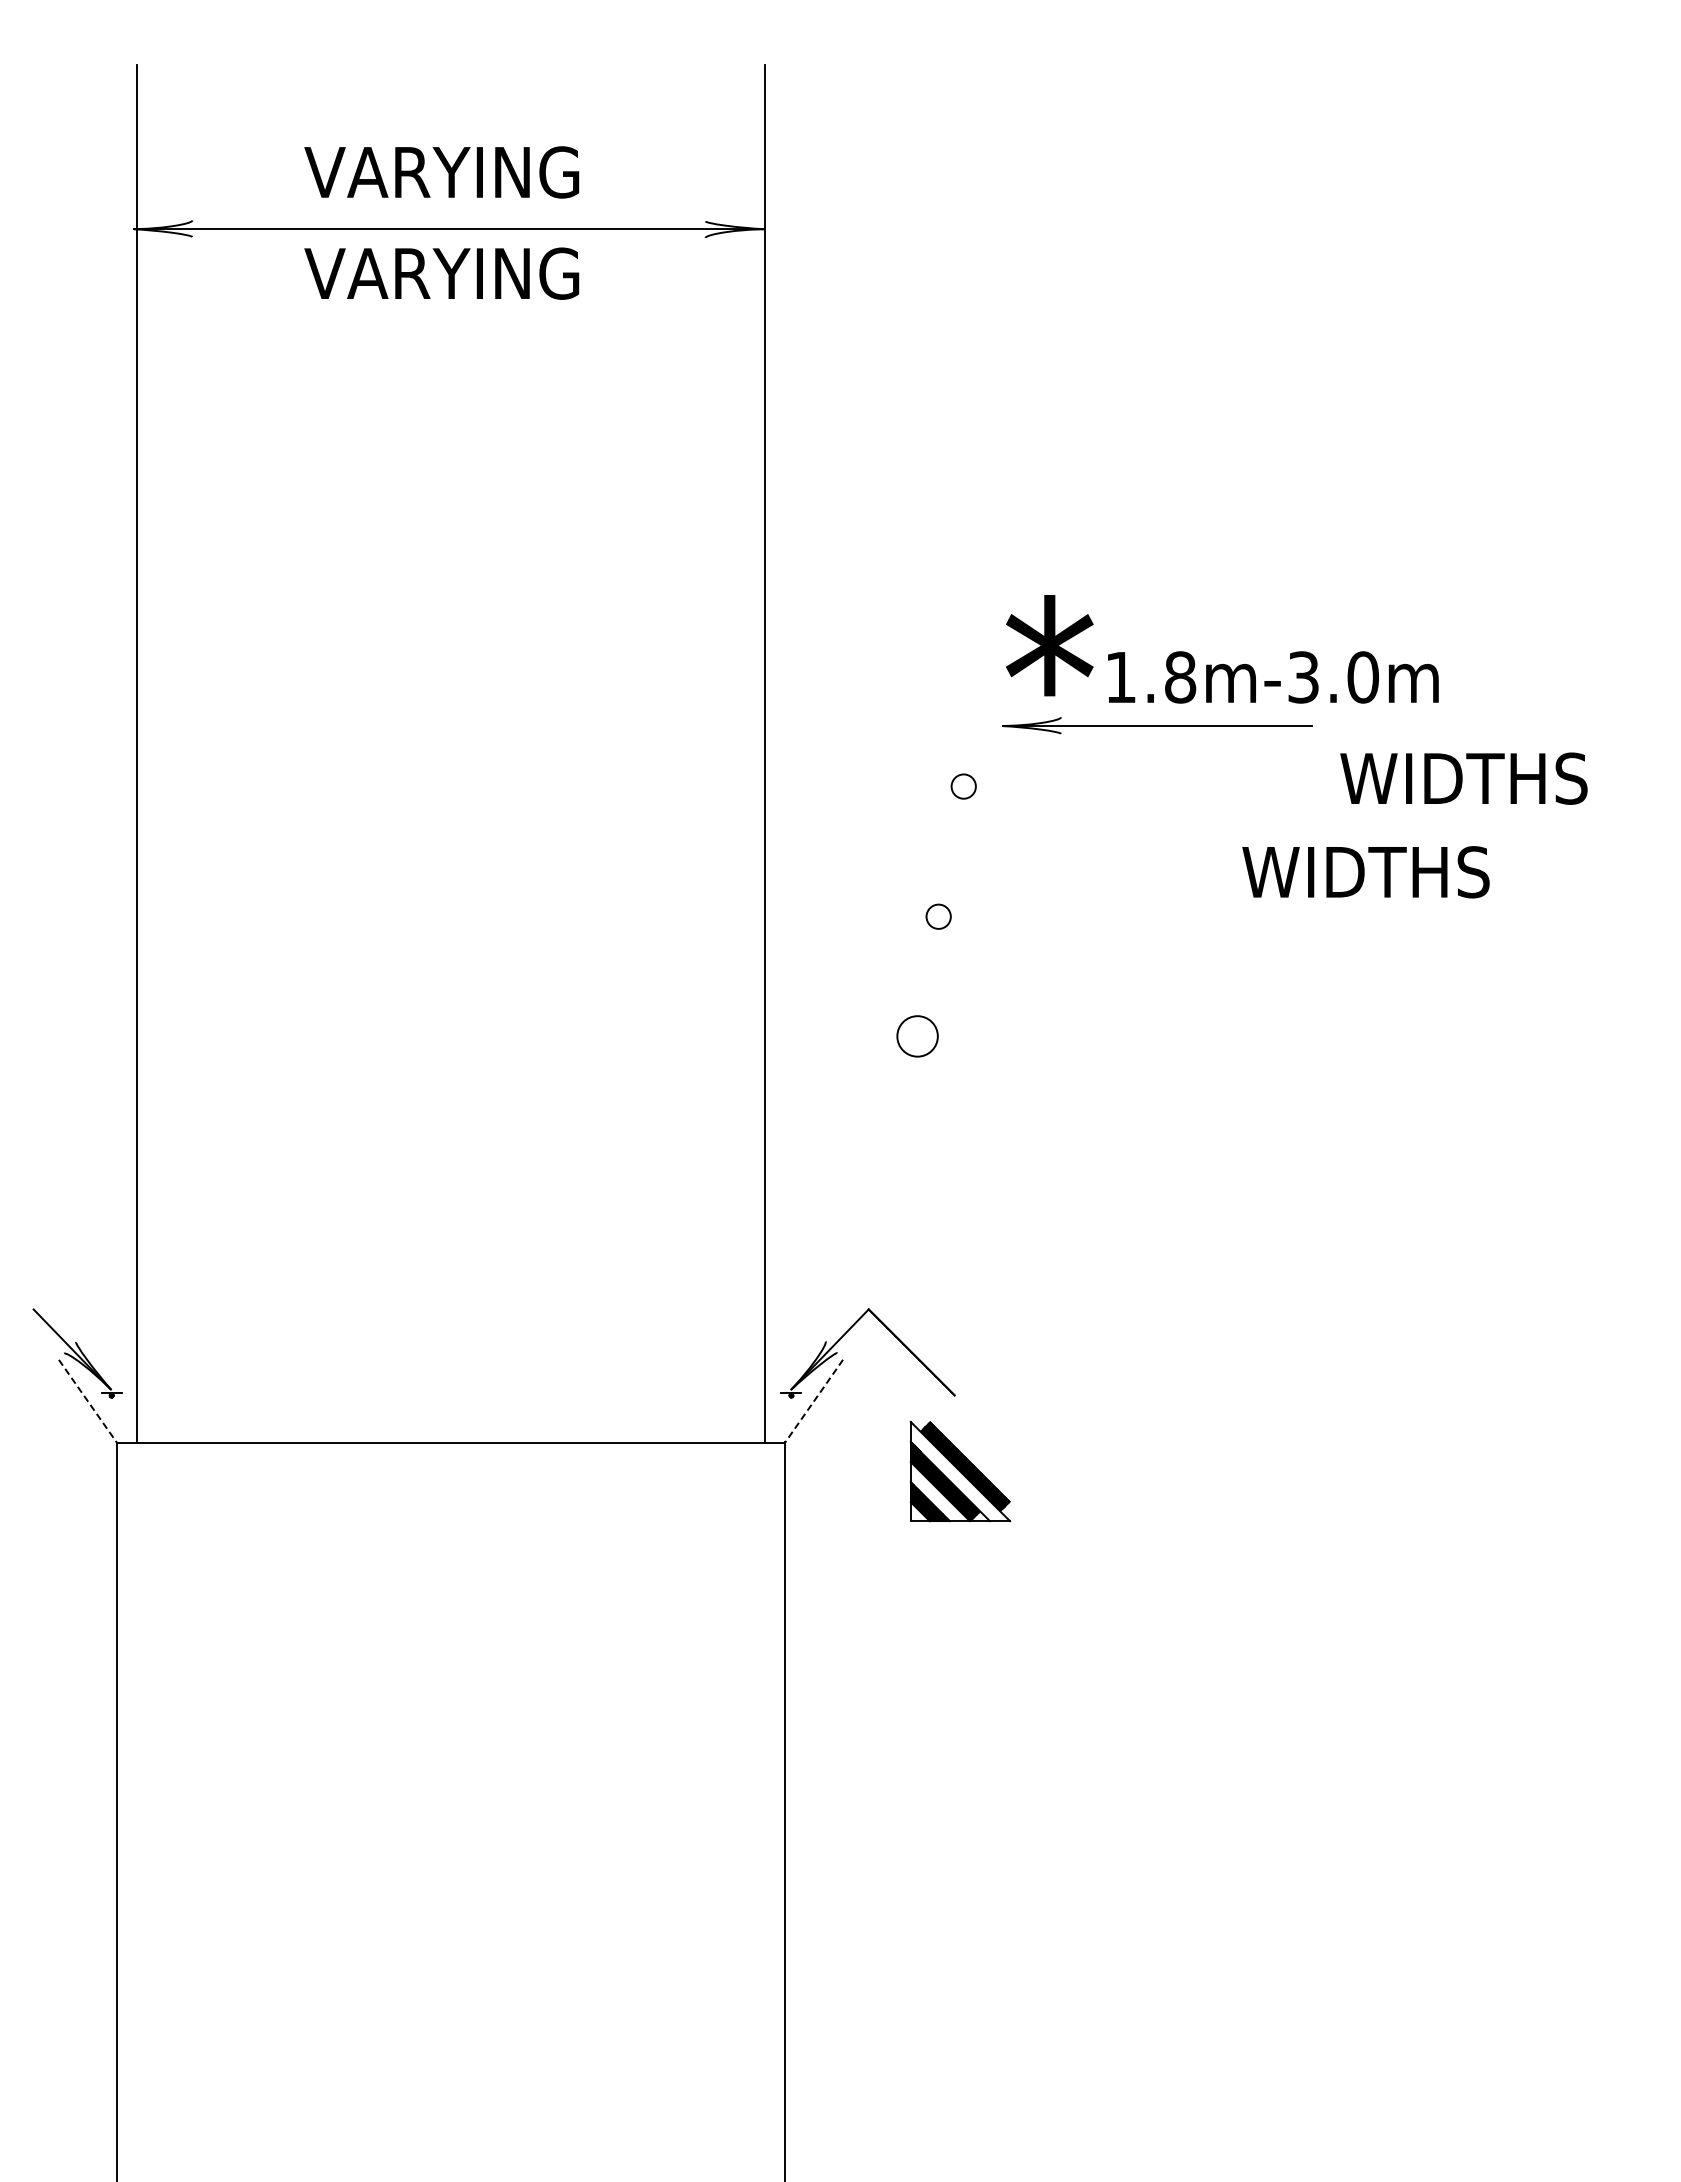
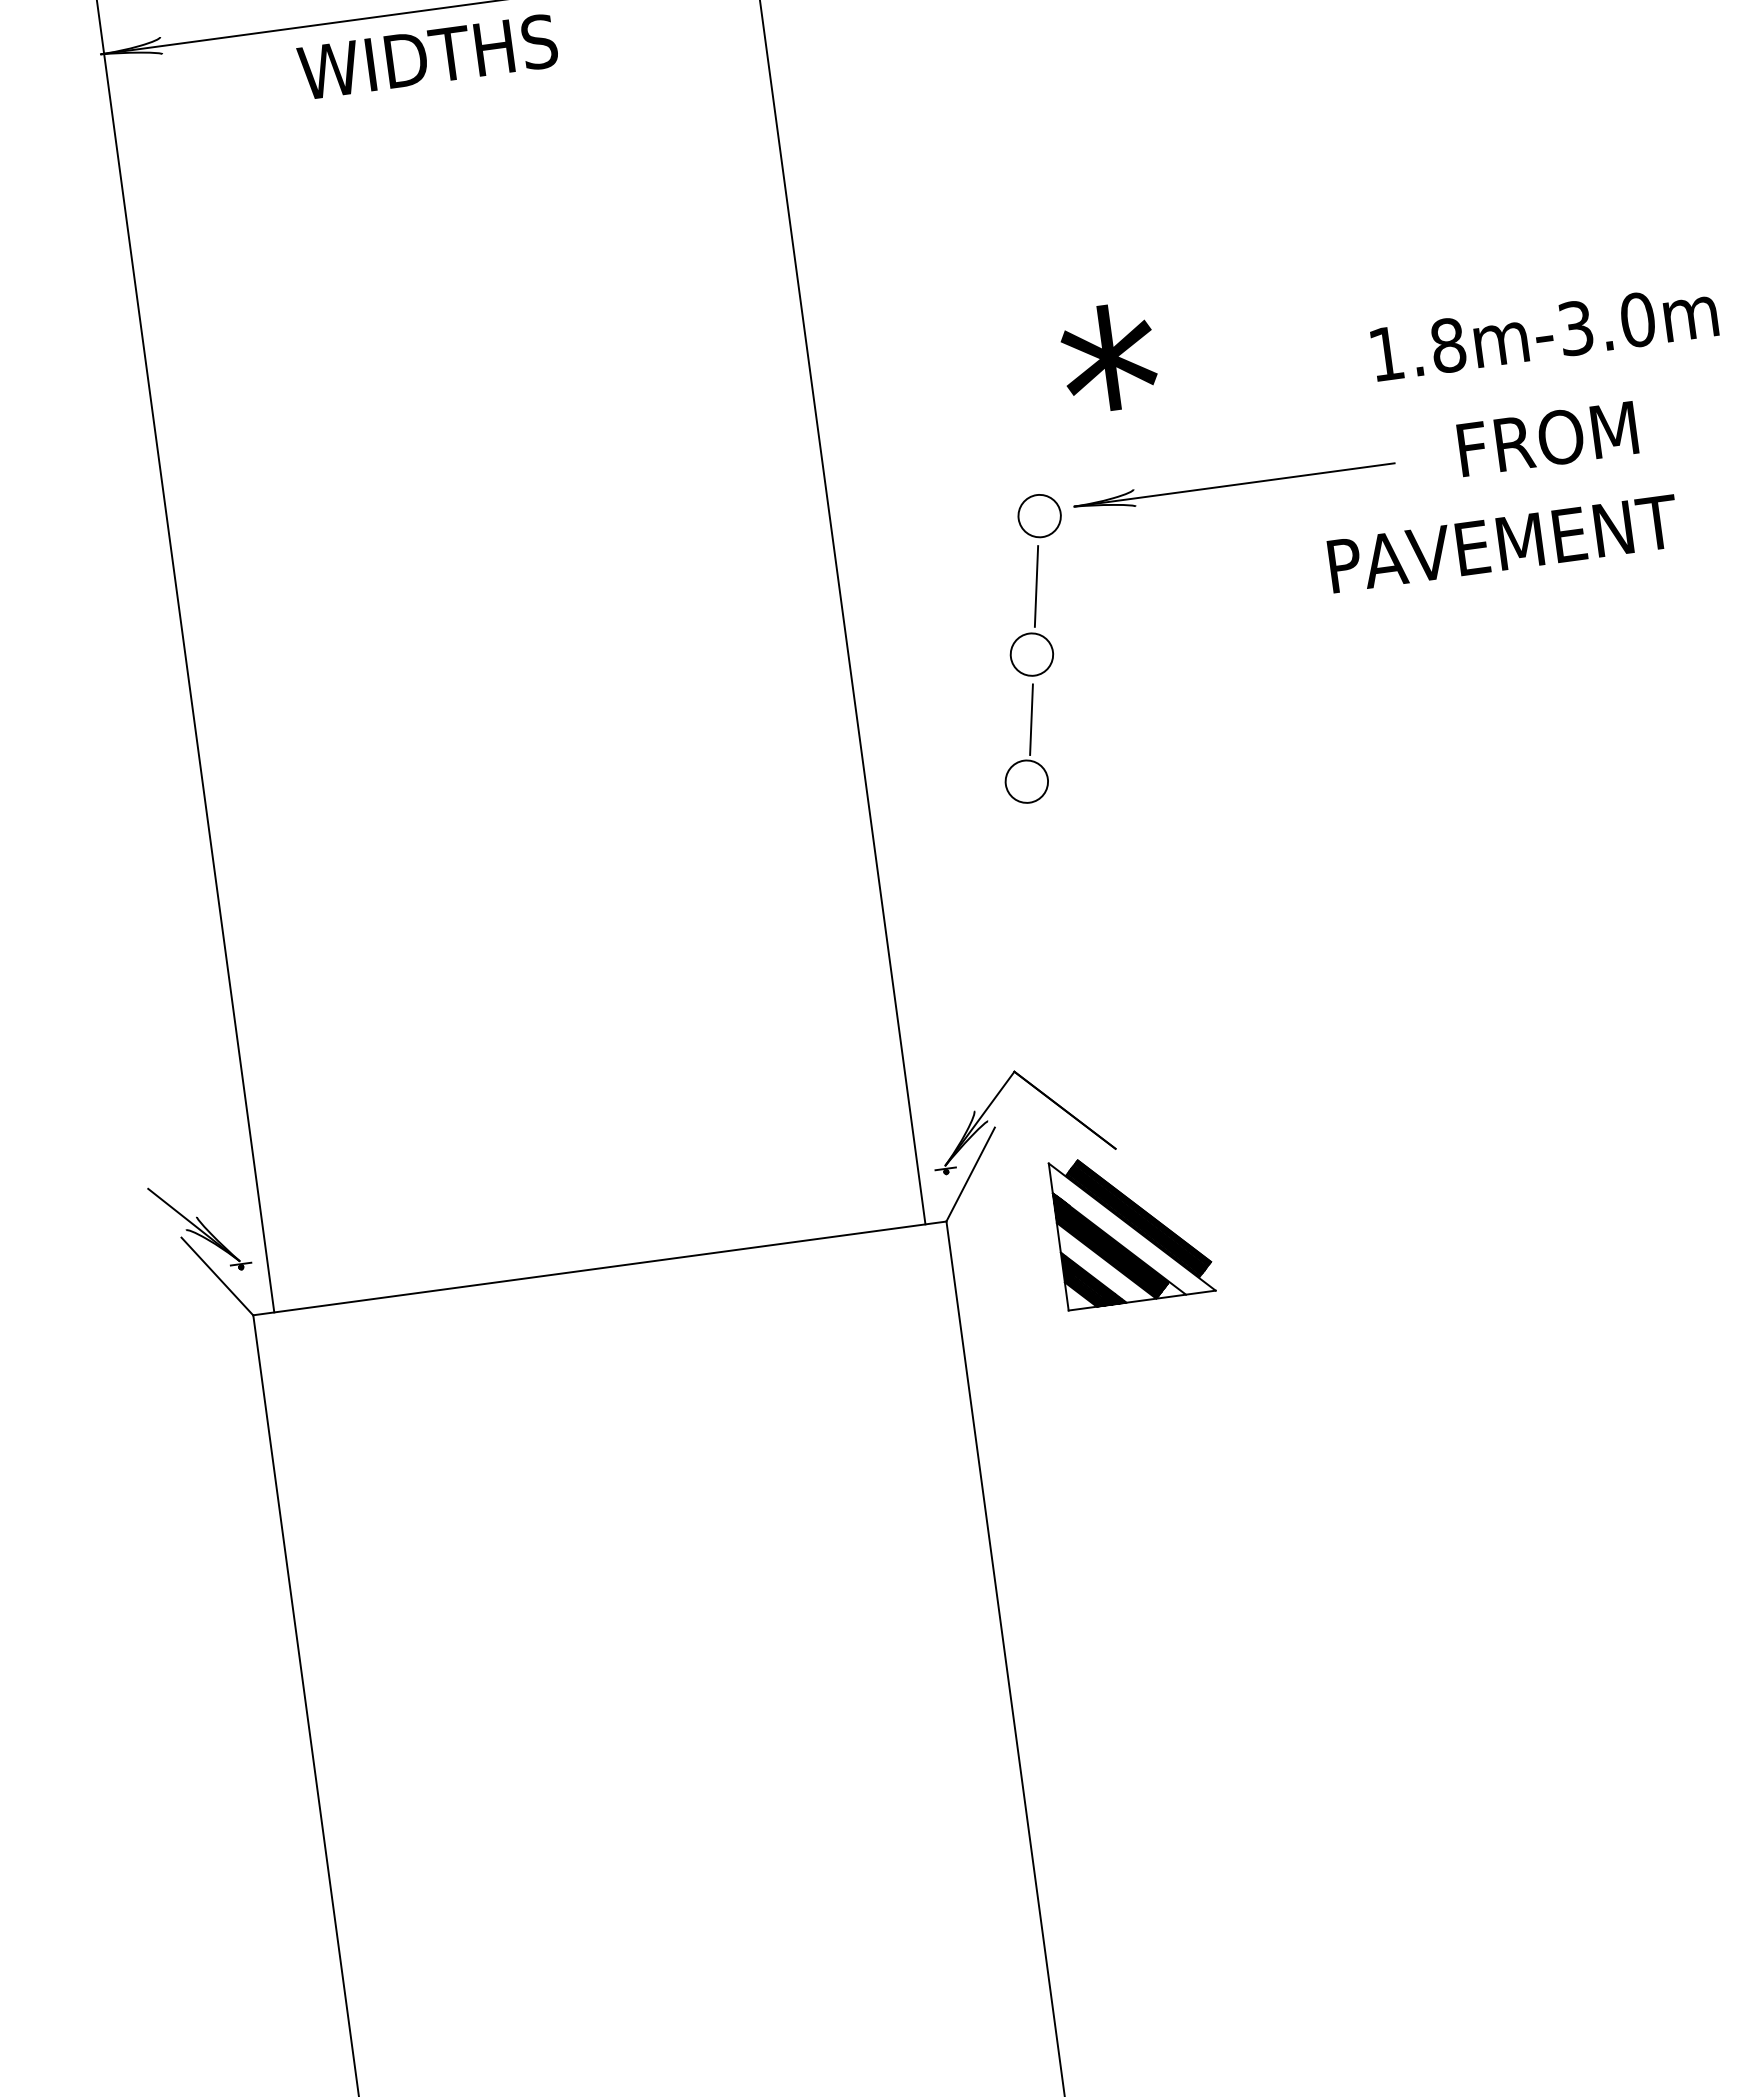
text: (441, 273) -> (426, 57), VARYING -> WIDTHS
text: (1273, 677) -> (1544, 332), moved
part: (1157, 725) -> (1234, 484), moved
text: (1463, 778) -> (1556, 437), WIDTHS -> FROM
circle: (963, 786) -> (1039, 516), size x1.67
line: (951, 852) -> (1036, 586), added
text: (1399, 872) -> (1503, 544), WIDTHS -> PAVEMENT
circle: (938, 916) -> (1031, 654), size x1.67
line: (929, 978) -> (1031, 719), added
line: (88, 1401) -> (218, 1276), dashed -> solid
line: (813, 1401) -> (970, 1174), dashed -> solid
part: (960, 1471) -> (1132, 1226), size x1.43

